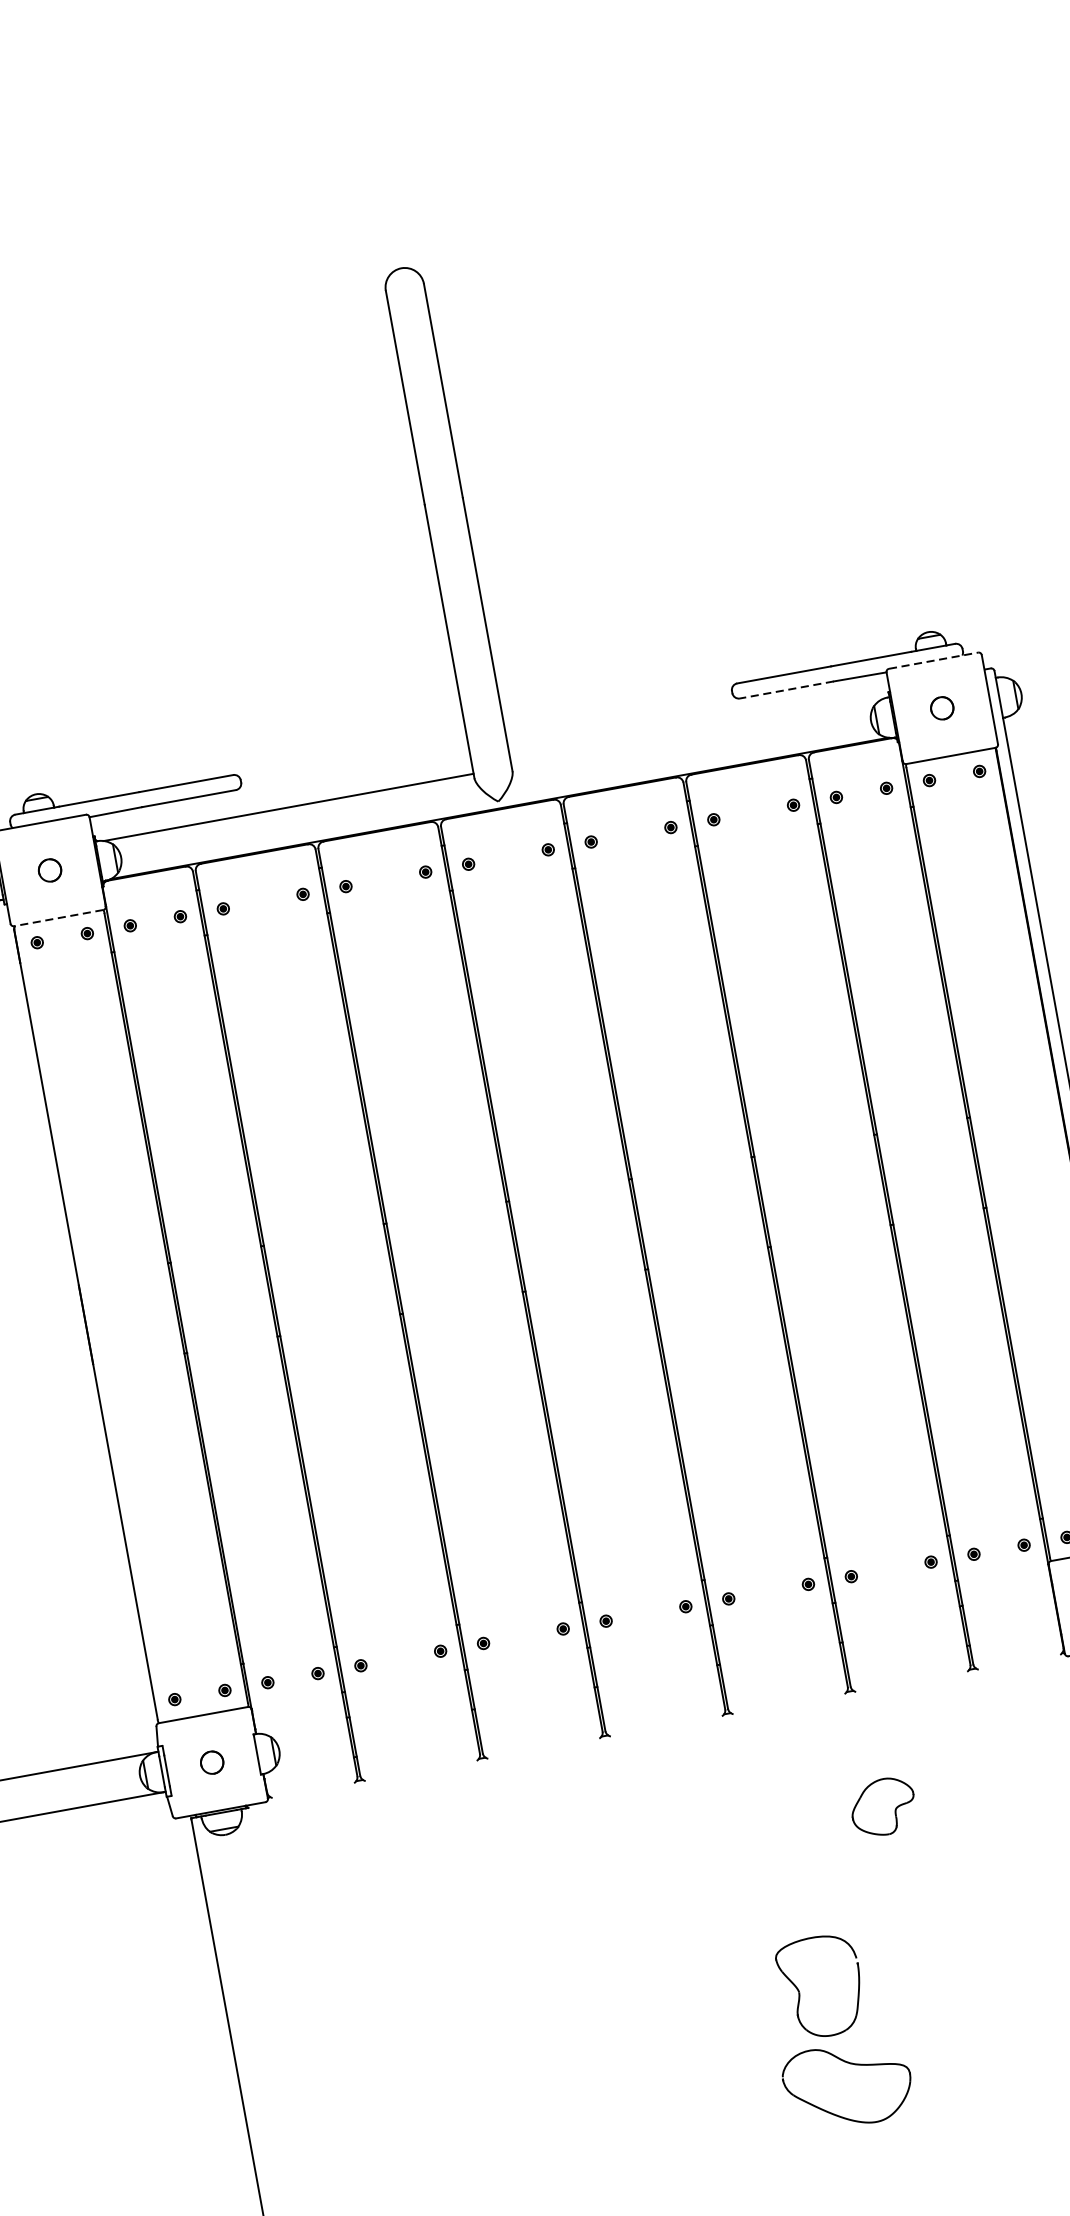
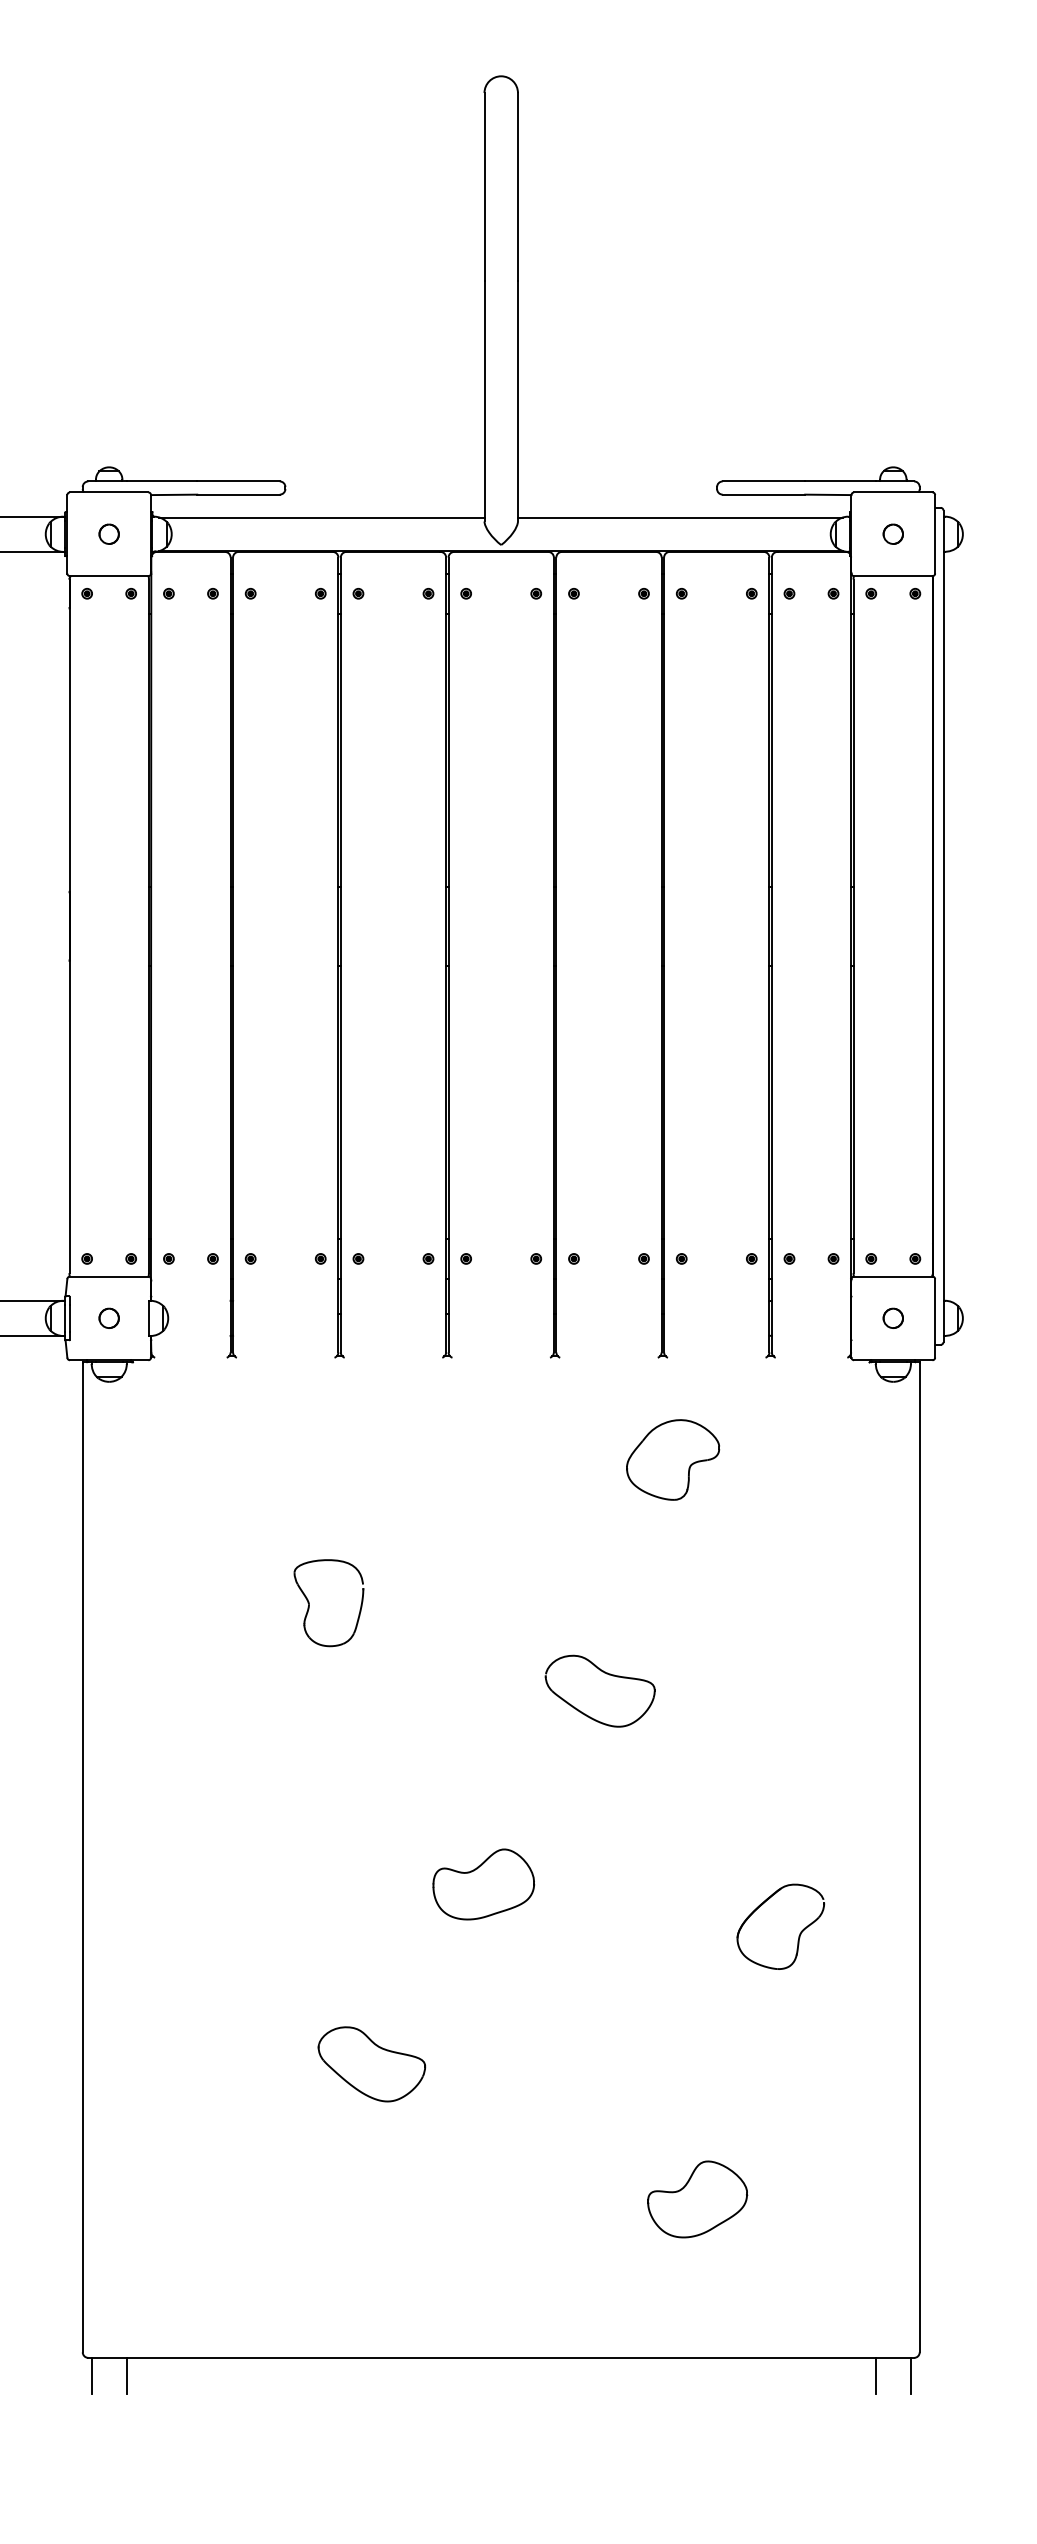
line: (933, 660) -> (893, 492), dashed -> solid
line: (786, 689) -> (763, 494), dashed -> solid
line: (696, 733) -> (680, 517), added
line: (57, 918) -> (108, 576), dashed -> solid
part: (883, 1806) -> (673, 1459), size x1.67
part: (799, 1991) -> (309, 1603), moved

